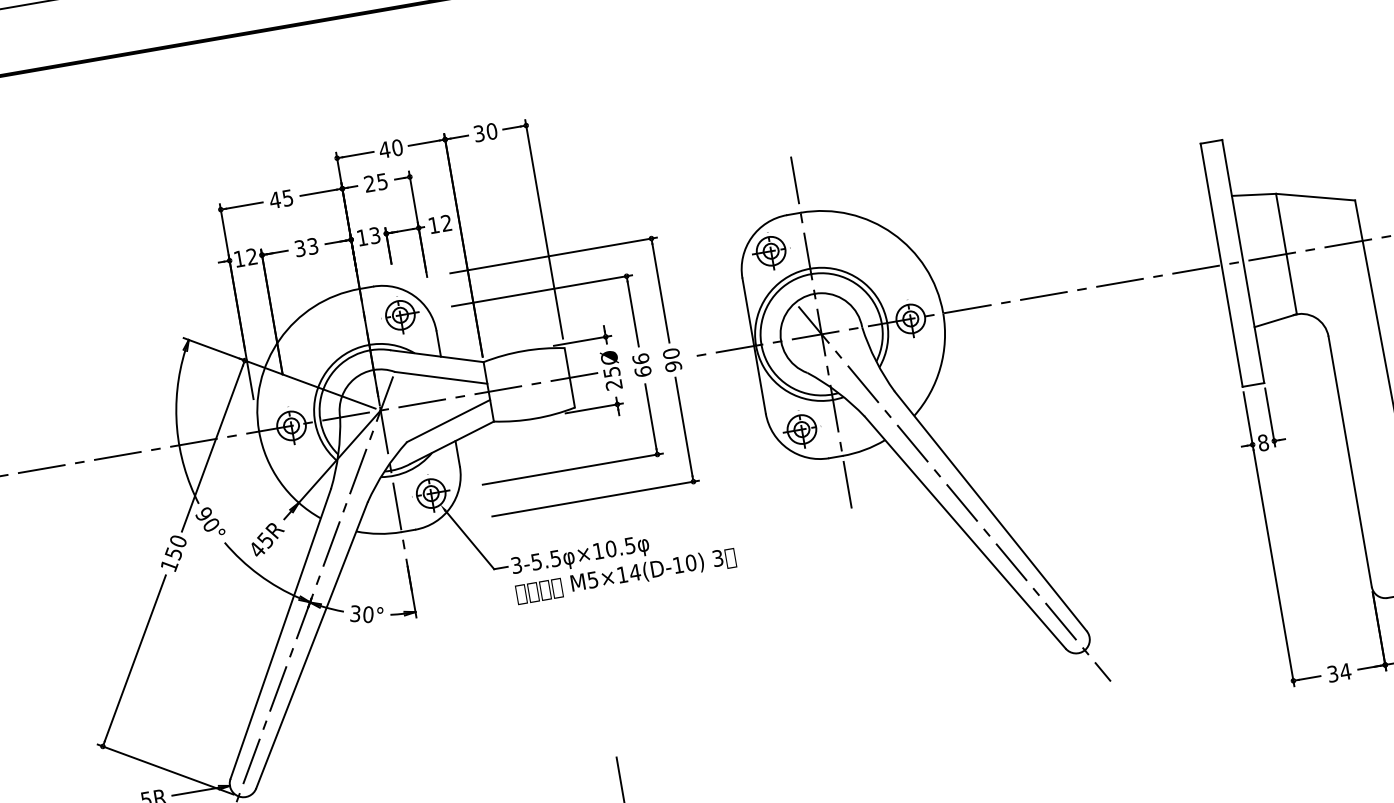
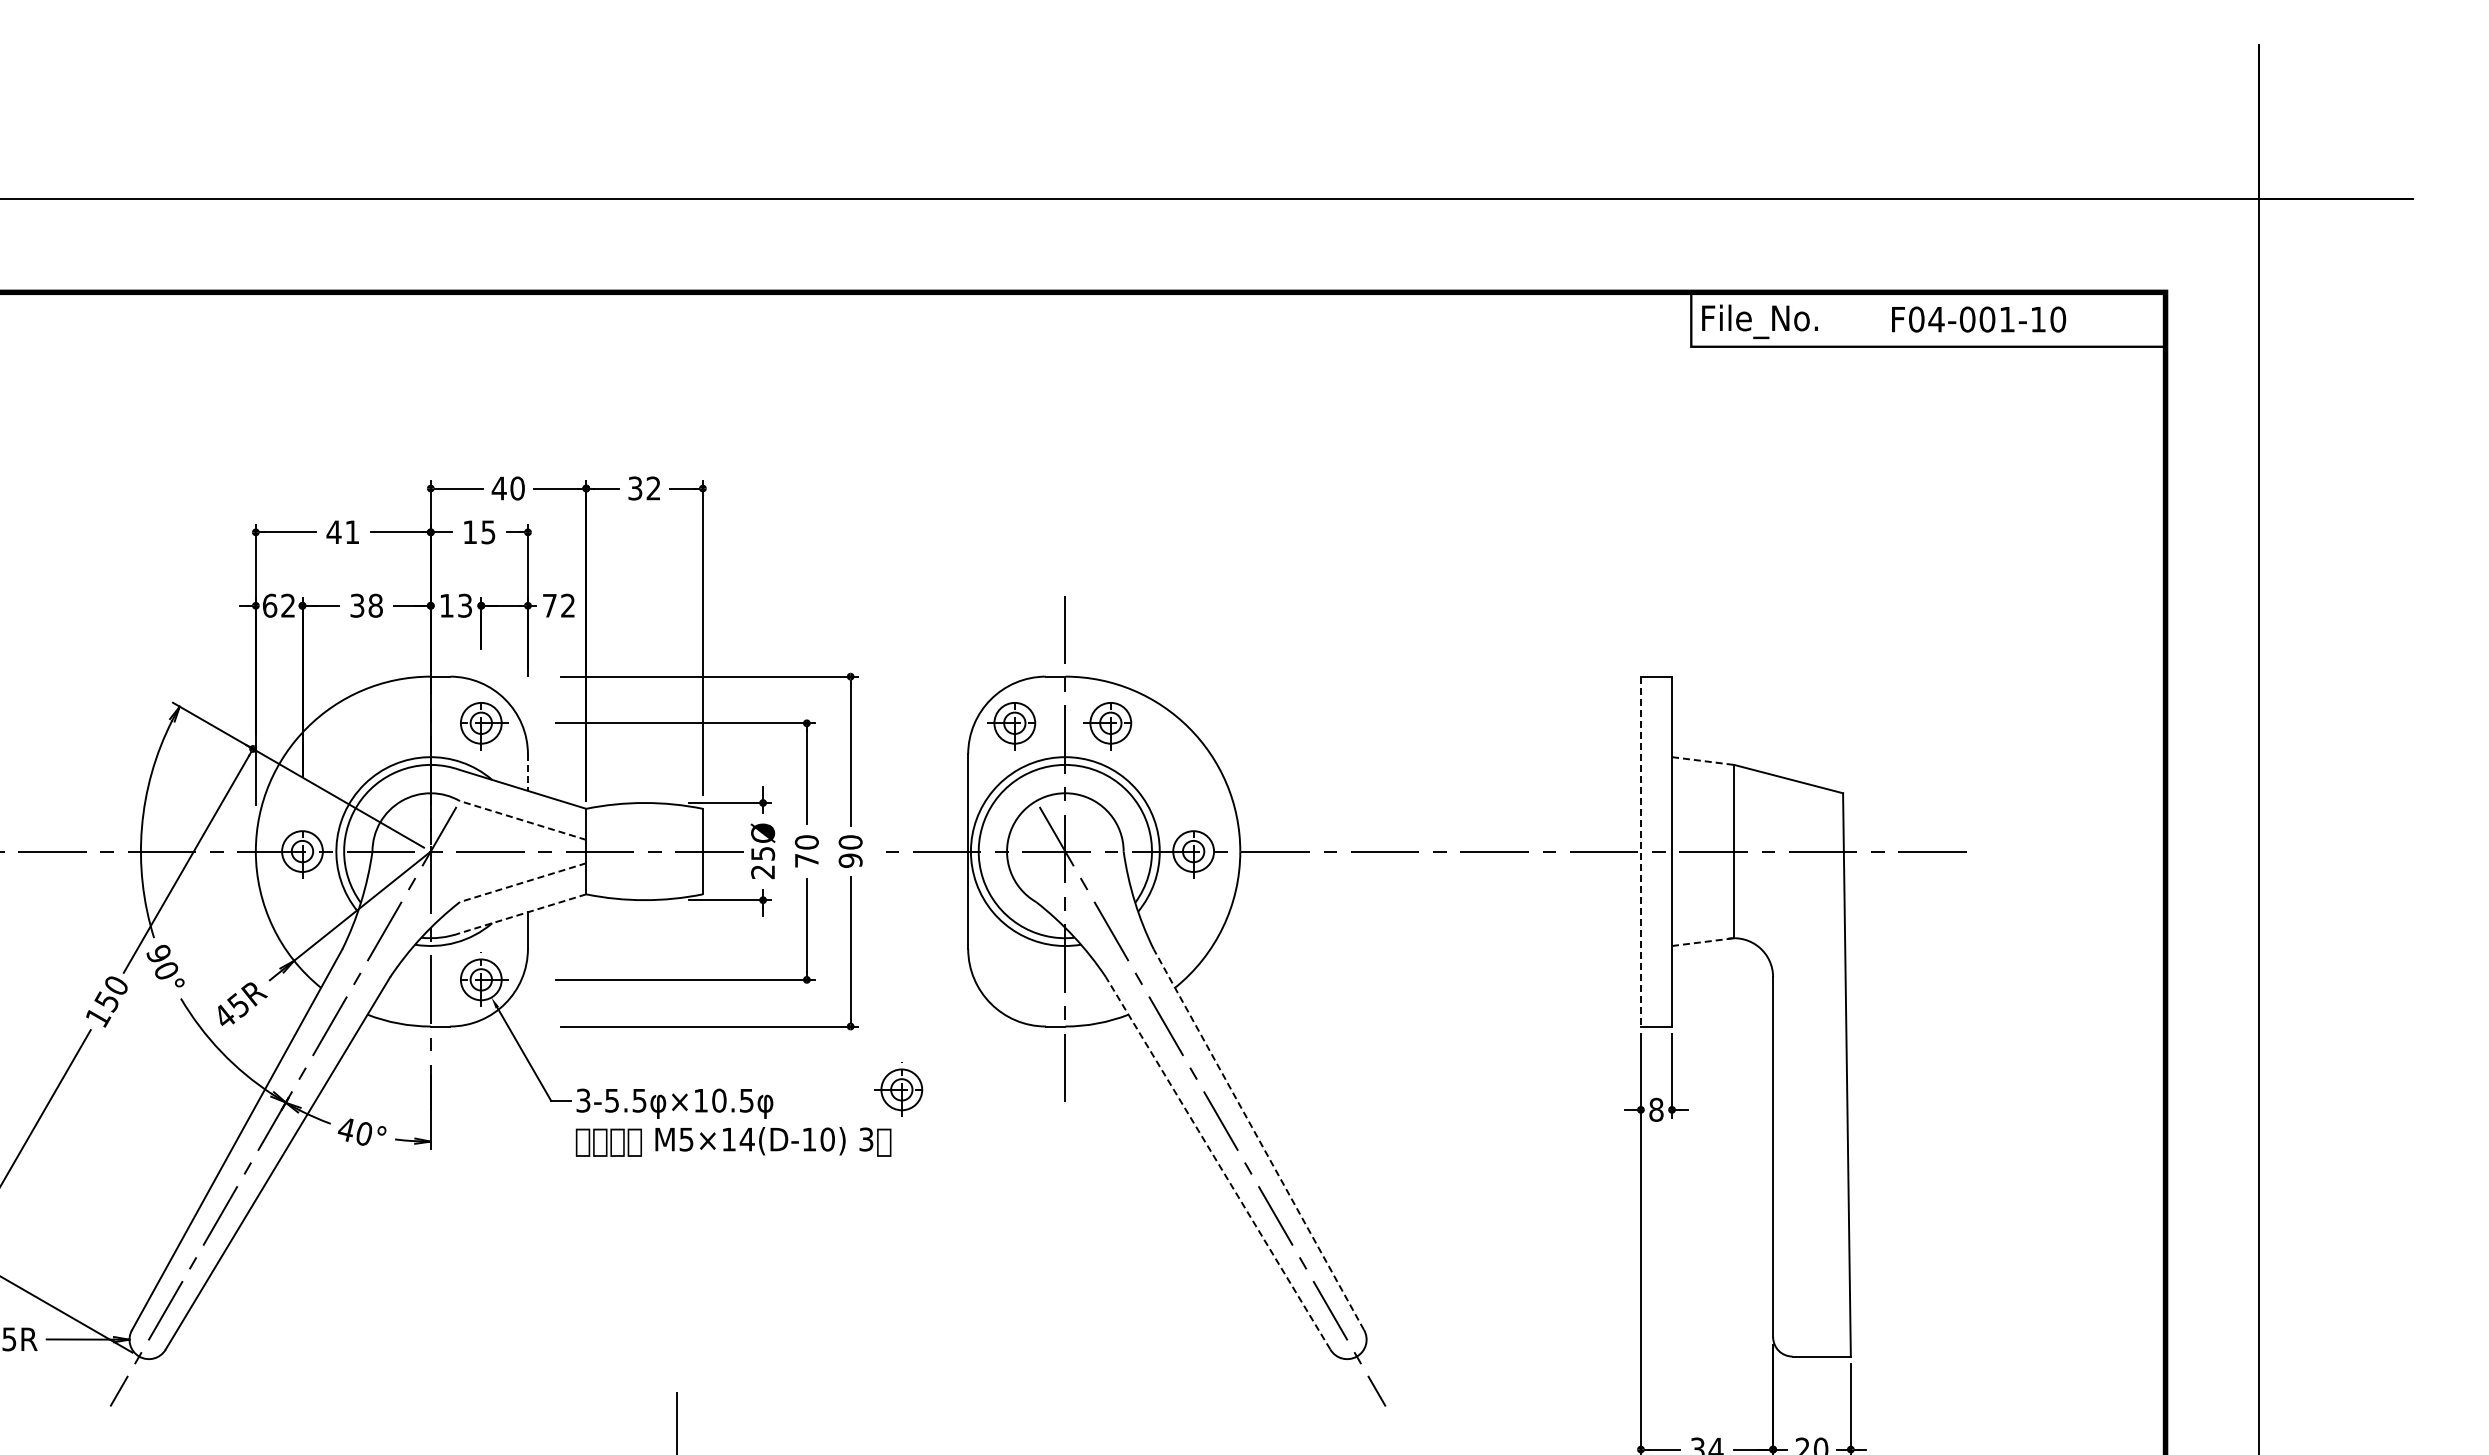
text: (491, 131) -> (653, 488), 30 -> 32
text: (369, 183) -> (469, 531), 25 -> 15
line: (1254, 195) -> (1703, 761), solid -> dashed
text: (288, 198) -> (352, 532), 45 -> 41
text: (433, 225) -> (549, 605), 12 -> 72
part: (835, 242) -> (1107, 726), added
text: (312, 246) -> (375, 605), 33 -> 38
text: (239, 258) -> (270, 605), 12 -> 62
line: (1221, 265) -> (1640, 851), solid -> dashed
line: (1276, 320) -> (1703, 942), solid -> dashed
line: (438, 344) -> (527, 773), solid -> dashed
text: (641, 365) -> (806, 851), 66 -> 70
line: (440, 377) -> (522, 820), solid -> dashed
line: (448, 421) -> (522, 882), solid -> dashed
part: (799, 429) -> (898, 1089), moved
line: (451, 442) -> (522, 913), solid -> dashed
line: (990, 511) -> (1258, 1139), solid -> dashed
line: (964, 532) -> (1217, 1162), solid -> dashed
text: (354, 613) -> (345, 1129), 30° -> 40°

